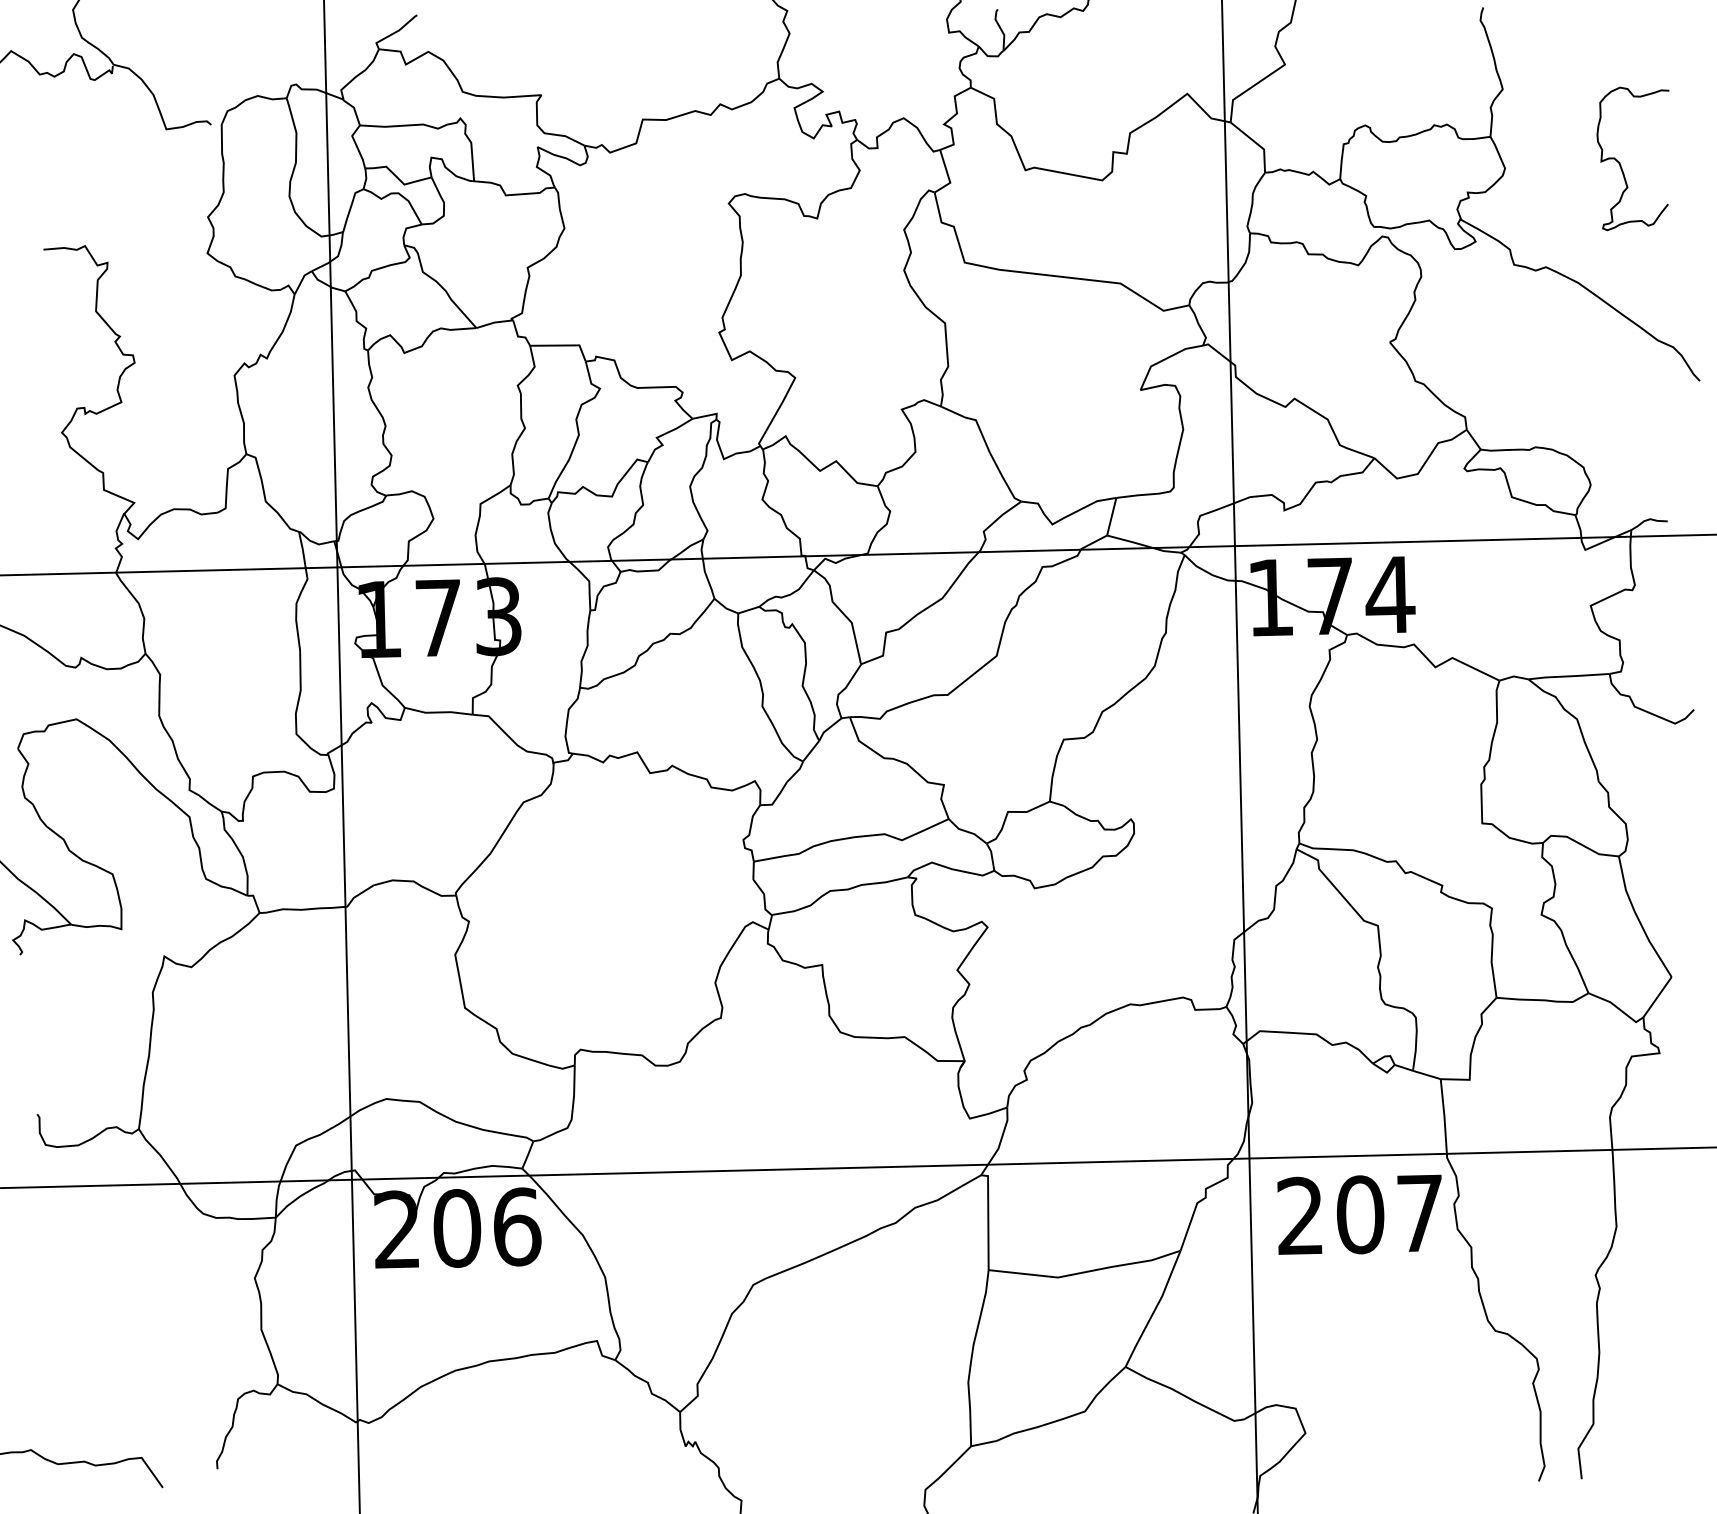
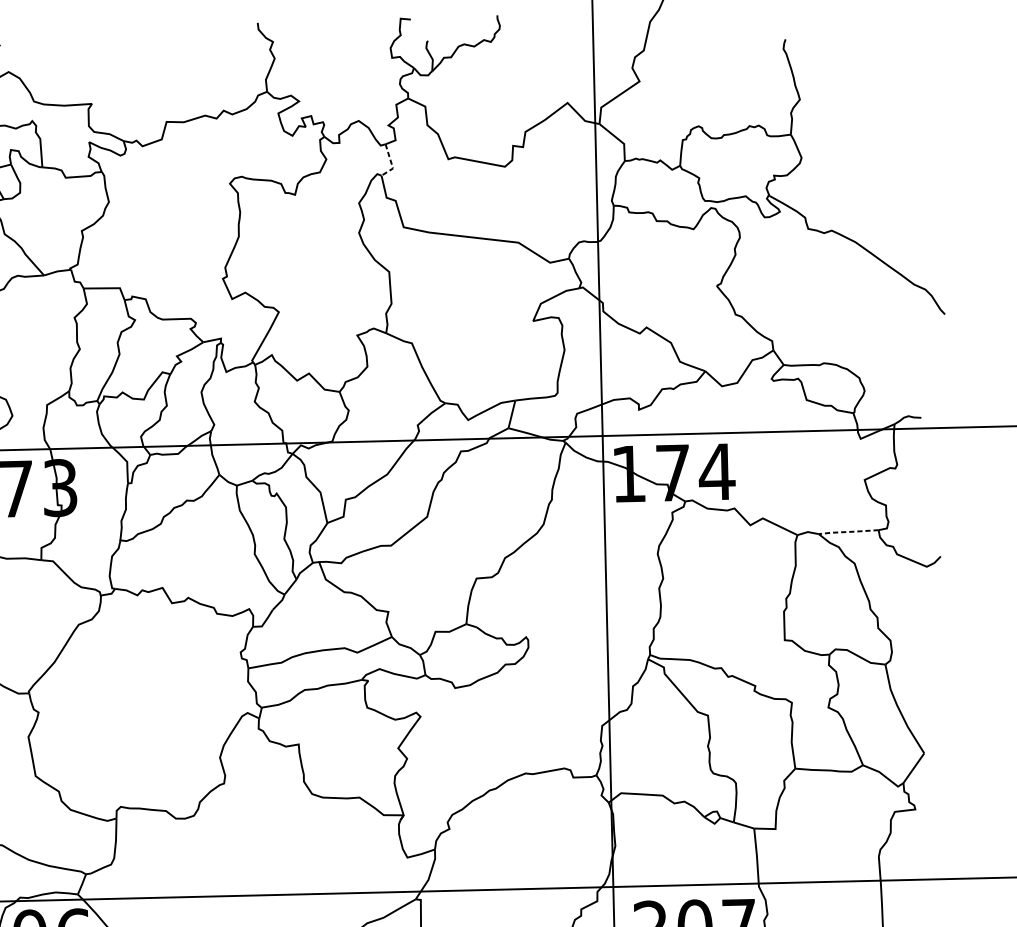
curve: (1620, 162) -> (886, 153), removed
line: (948, 176) -> (391, 163), solid -> dashed
line: (1568, 676) -> (848, 532), solid -> dashed

